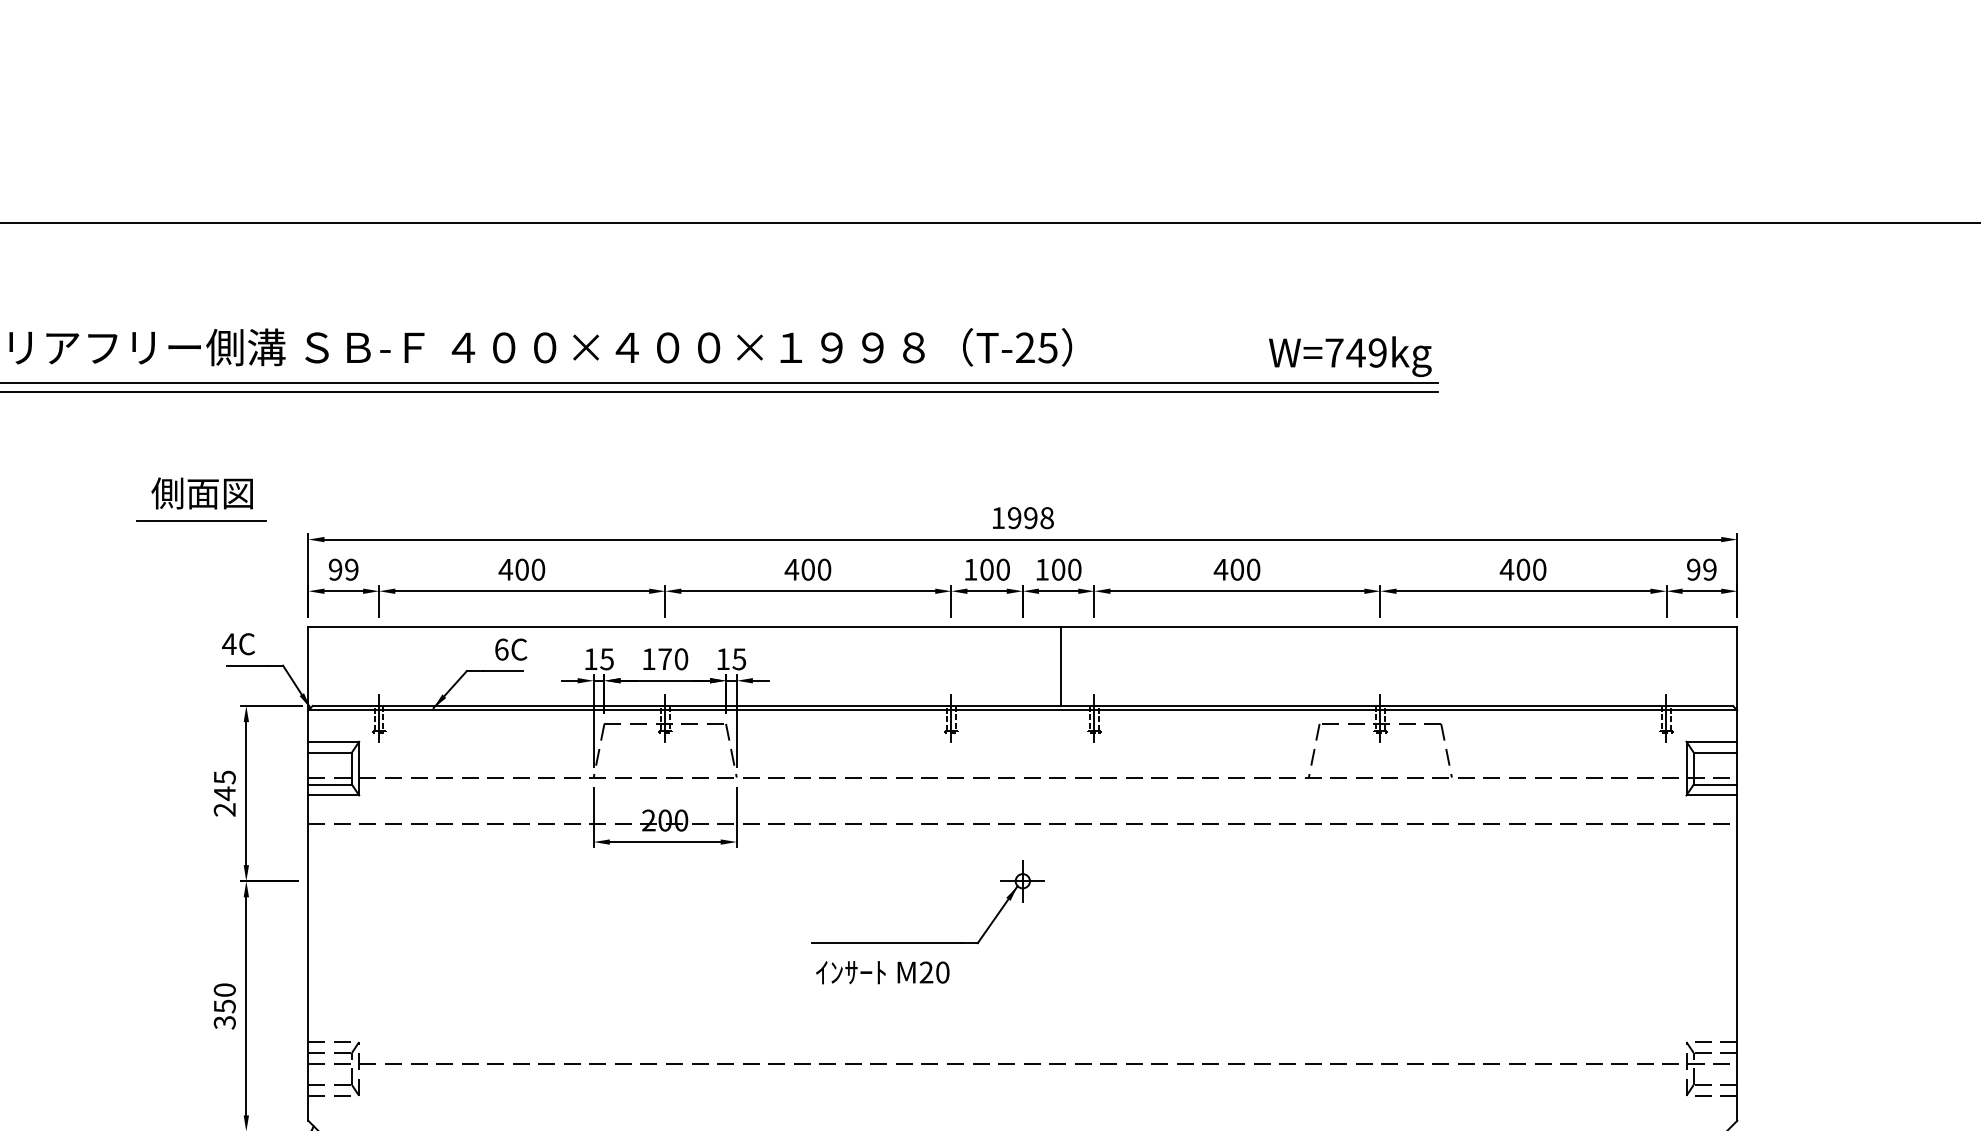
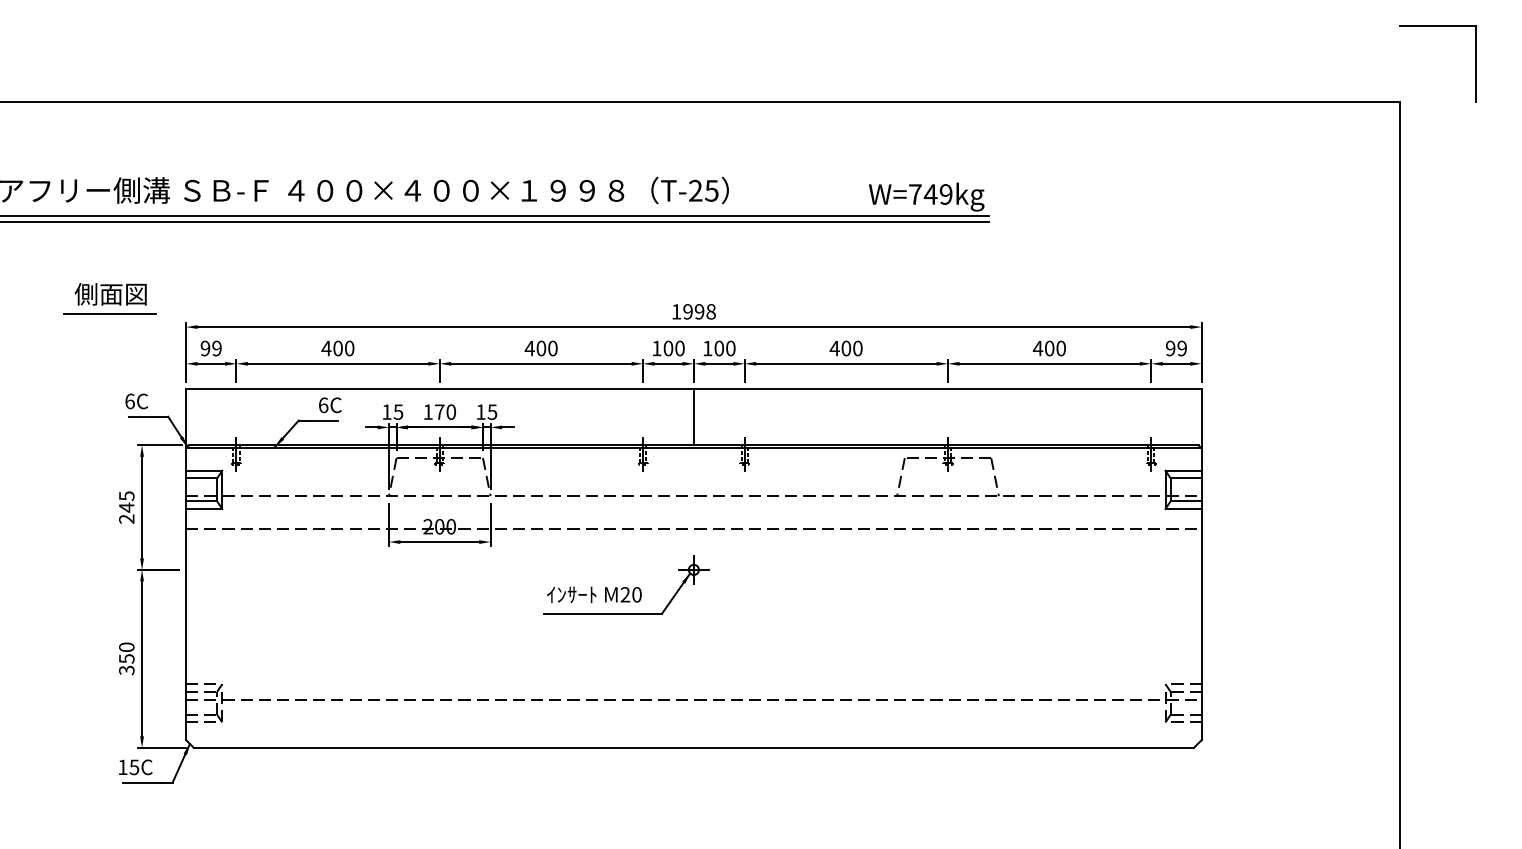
text: (228, 644) -> (129, 401), 4C -> 6C
line: (1060, 666) -> (693, 417), moved
text: (882, 972) -> (594, 594), moved

